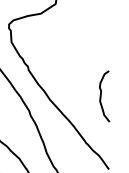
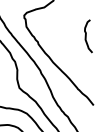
curve: (101, 96) -> (86, 36), moved

